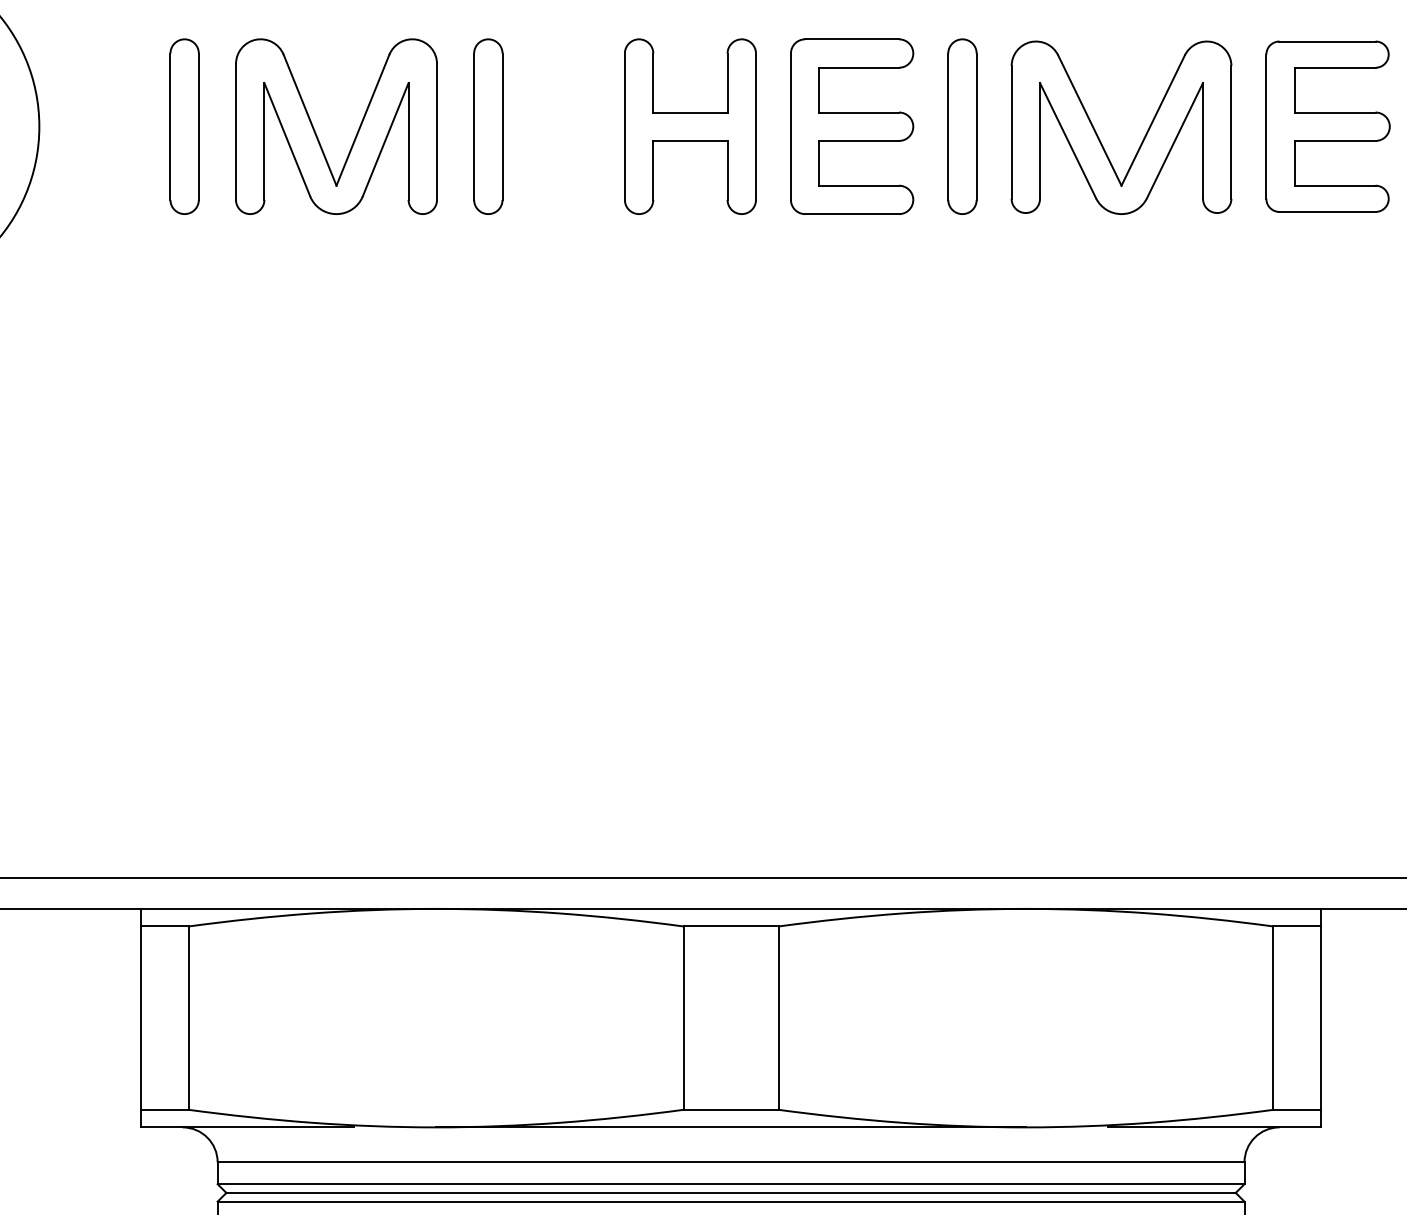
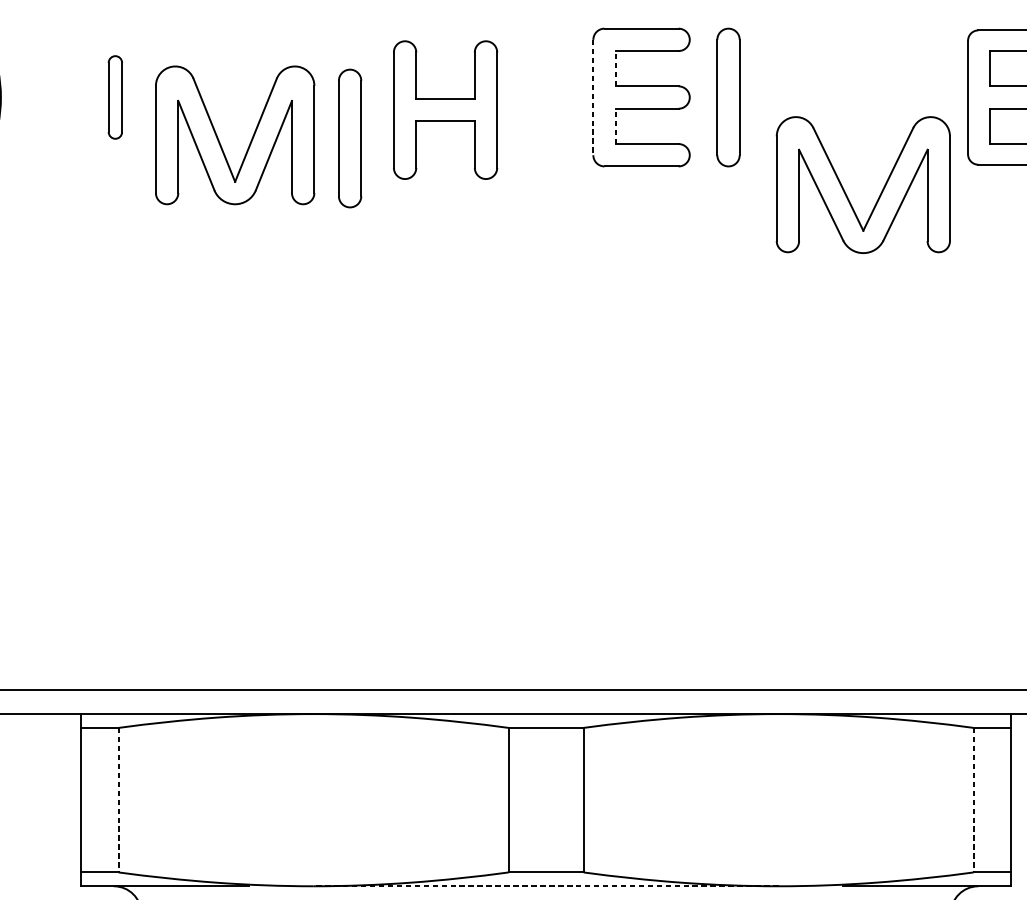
line: (819, 89) -> (615, 68), solid -> dashed
part: (184, 126) -> (115, 97), size x0.6
part: (488, 126) -> (350, 138), moved
part: (690, 126) -> (445, 109), moved
line: (790, 127) -> (592, 98), solid -> dashed
part: (317, 135) -> (220, 142), moved
part: (1099, 137) -> (846, 192), moved
line: (819, 162) -> (615, 125), solid -> dashed
line: (188, 1018) -> (118, 800), solid -> dashed
line: (1273, 1018) -> (973, 800), solid -> dashed
line: (731, 1127) -> (546, 886), solid -> dashed

